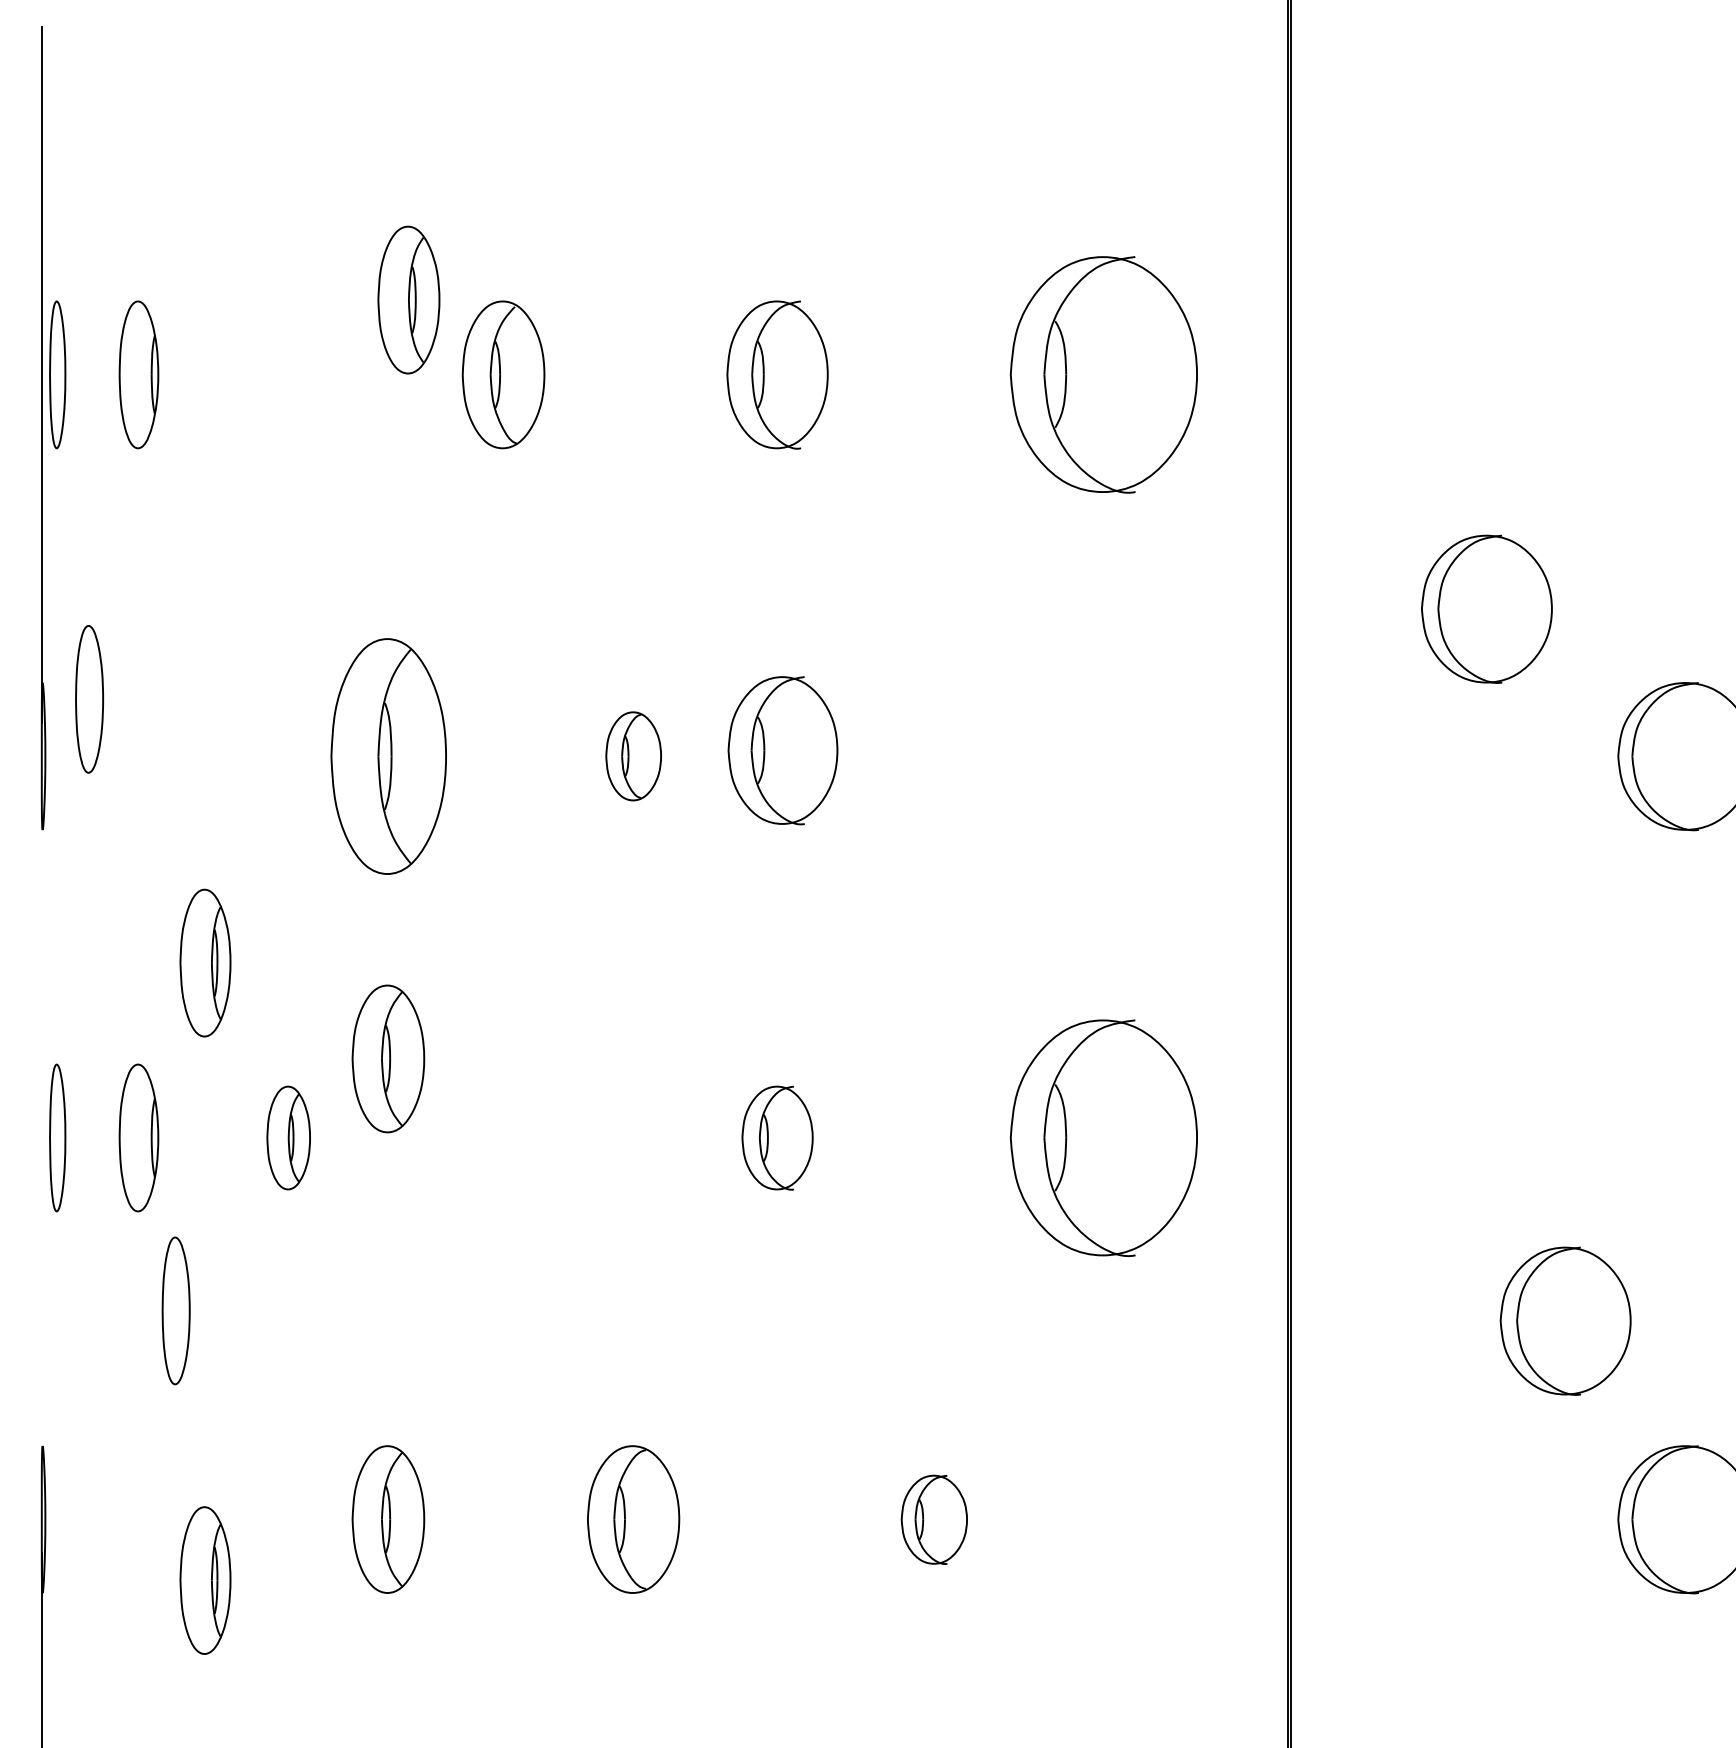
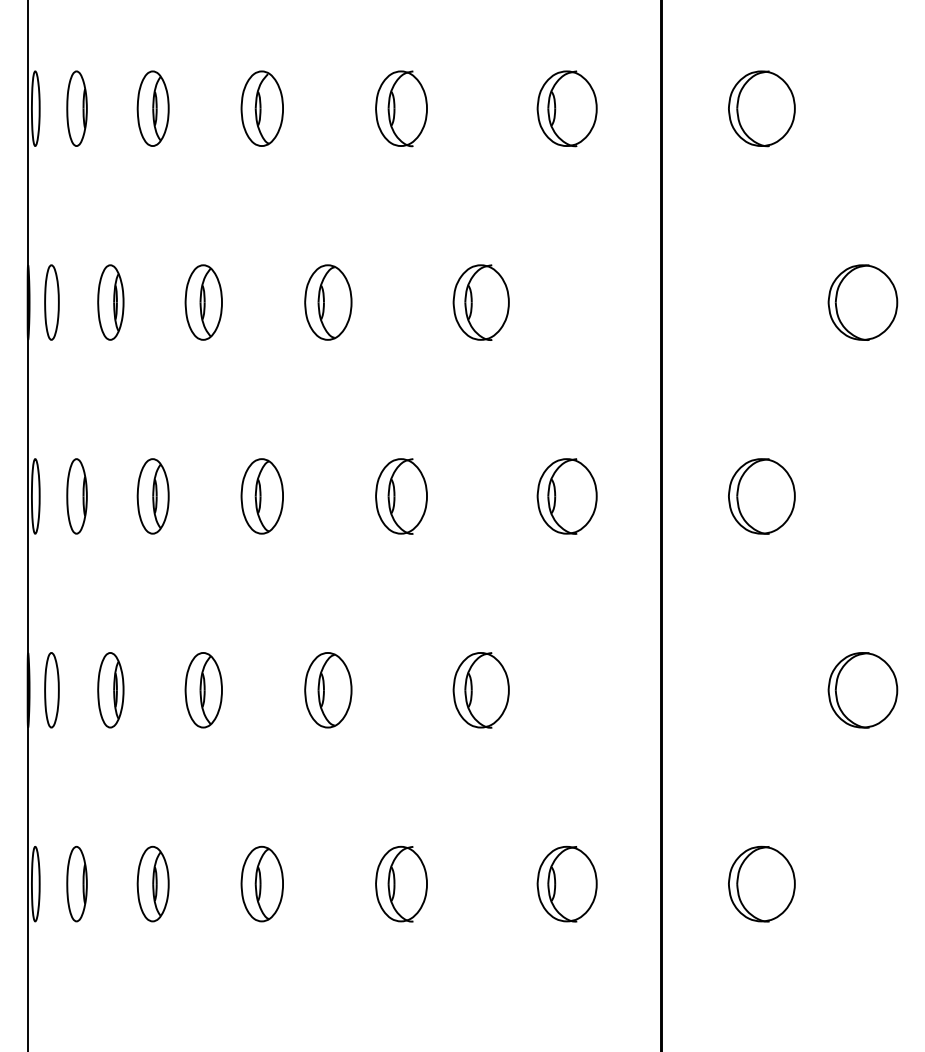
part: (407, 299) -> (152, 108), moved
part: (1102, 374) -> (566, 108), size x0.62
part: (1486, 608) -> (761, 108), moved
part: (88, 699) -> (51, 302), moved
part: (781, 750) -> (480, 302), moved
part: (387, 756) -> (203, 302), size x0.62
part: (633, 756) -> (328, 302), size x1.67
part: (204, 962) -> (110, 302), moved
part: (387, 1059) -> (203, 456), removed
line: (41, 1138) -> (27, 496), added
part: (287, 1138) -> (152, 496), size x1.43
part: (501, 1138) -> (261, 496), added
part: (777, 1138) -> (401, 496), size x1.43
part: (1102, 1138) -> (566, 496), size x0.62
part: (175, 1311) -> (51, 690), moved
part: (1564, 1321) -> (761, 496), moved
part: (933, 1520) -> (480, 690), size x1.67
part: (204, 1581) -> (110, 690), moved

